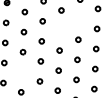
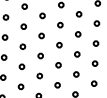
circle: (78, 19) -> (78, 14), added
circle: (60, 29) -> (60, 24), added
circle: (21, 71) -> (21, 66), added

